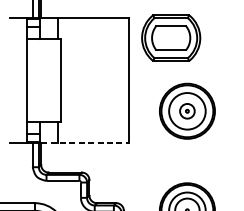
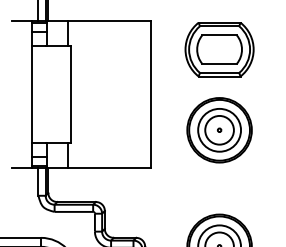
part: (171, 38) -> (219, 49), moved
circle: (187, 110) -> (219, 129), size x1.67
line: (84, 143) -> (99, 167), dashed -> solid

